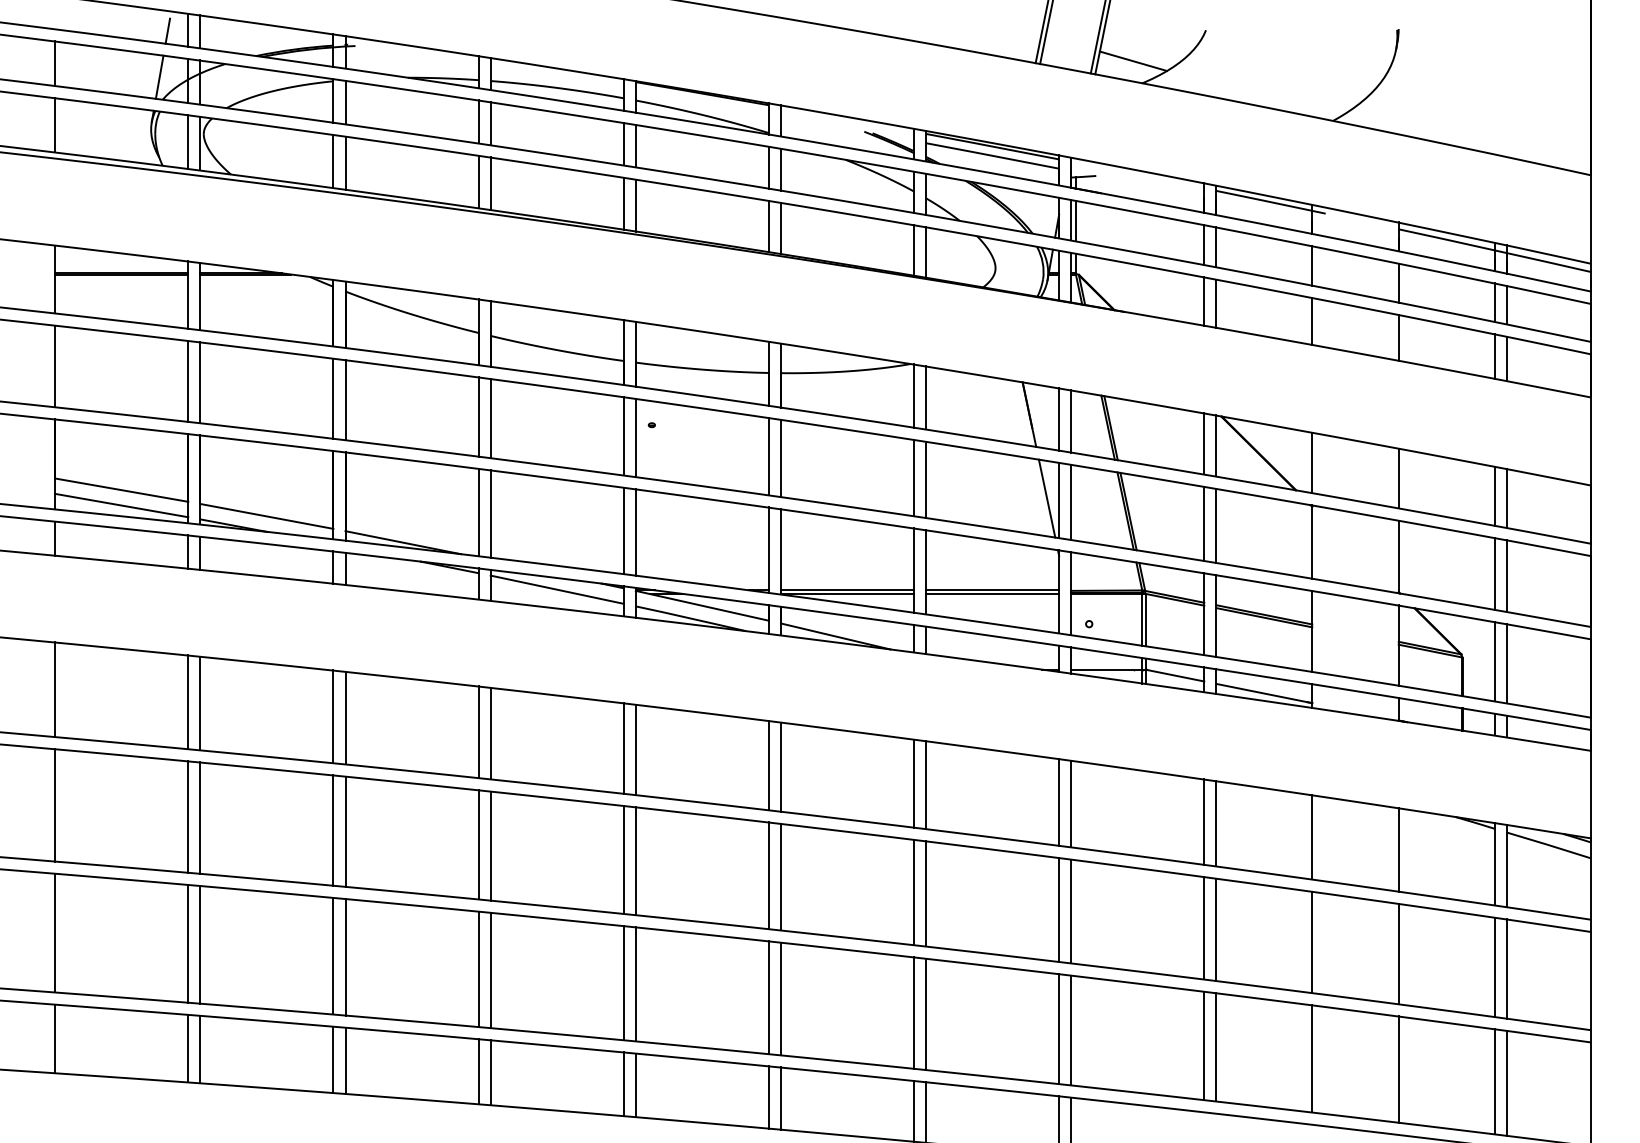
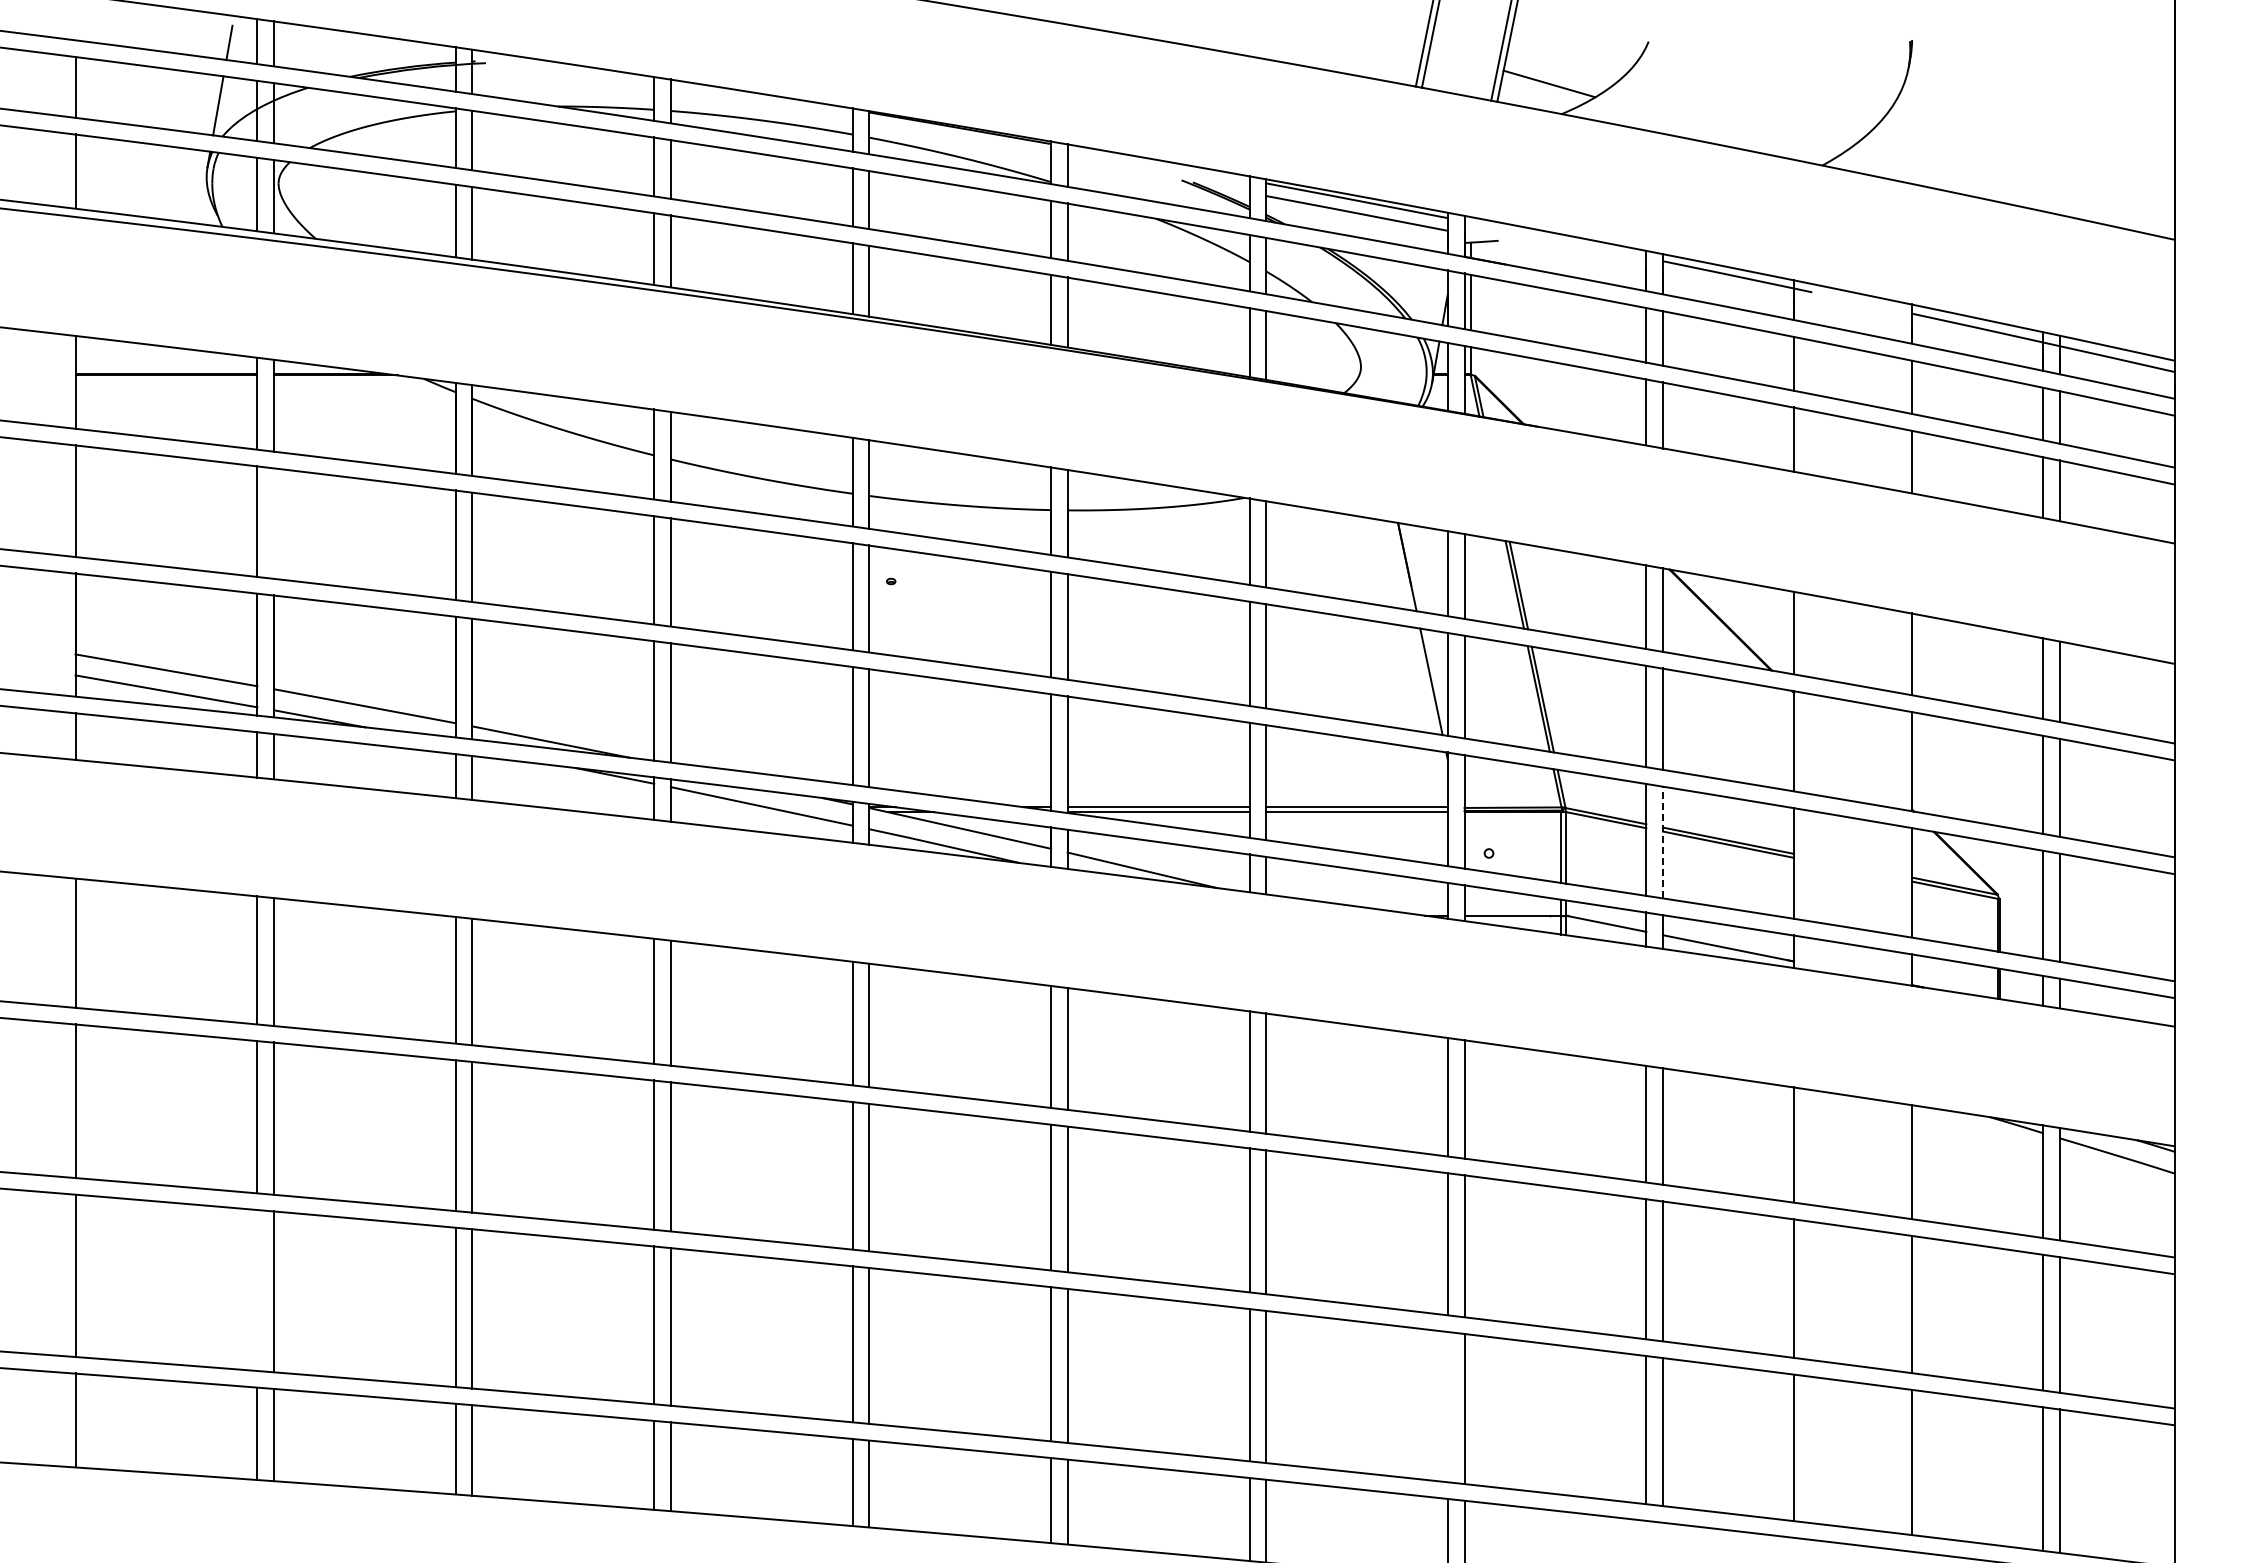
line: (200, 382) -> (273, 523), removed
line: (1216, 616) -> (1662, 842), solid -> dashed
line: (188, 943) -> (257, 1290), removed
line: (1058, 1029) -> (1447, 1407), removed

